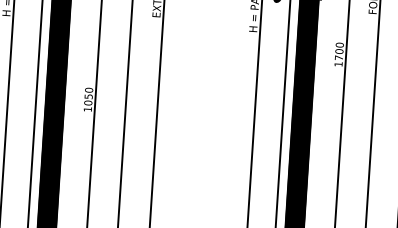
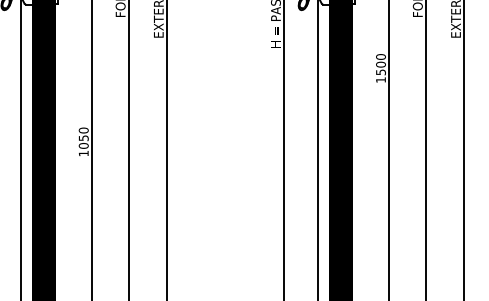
text: (338, 58) -> (380, 72), 1700 -> 1500

